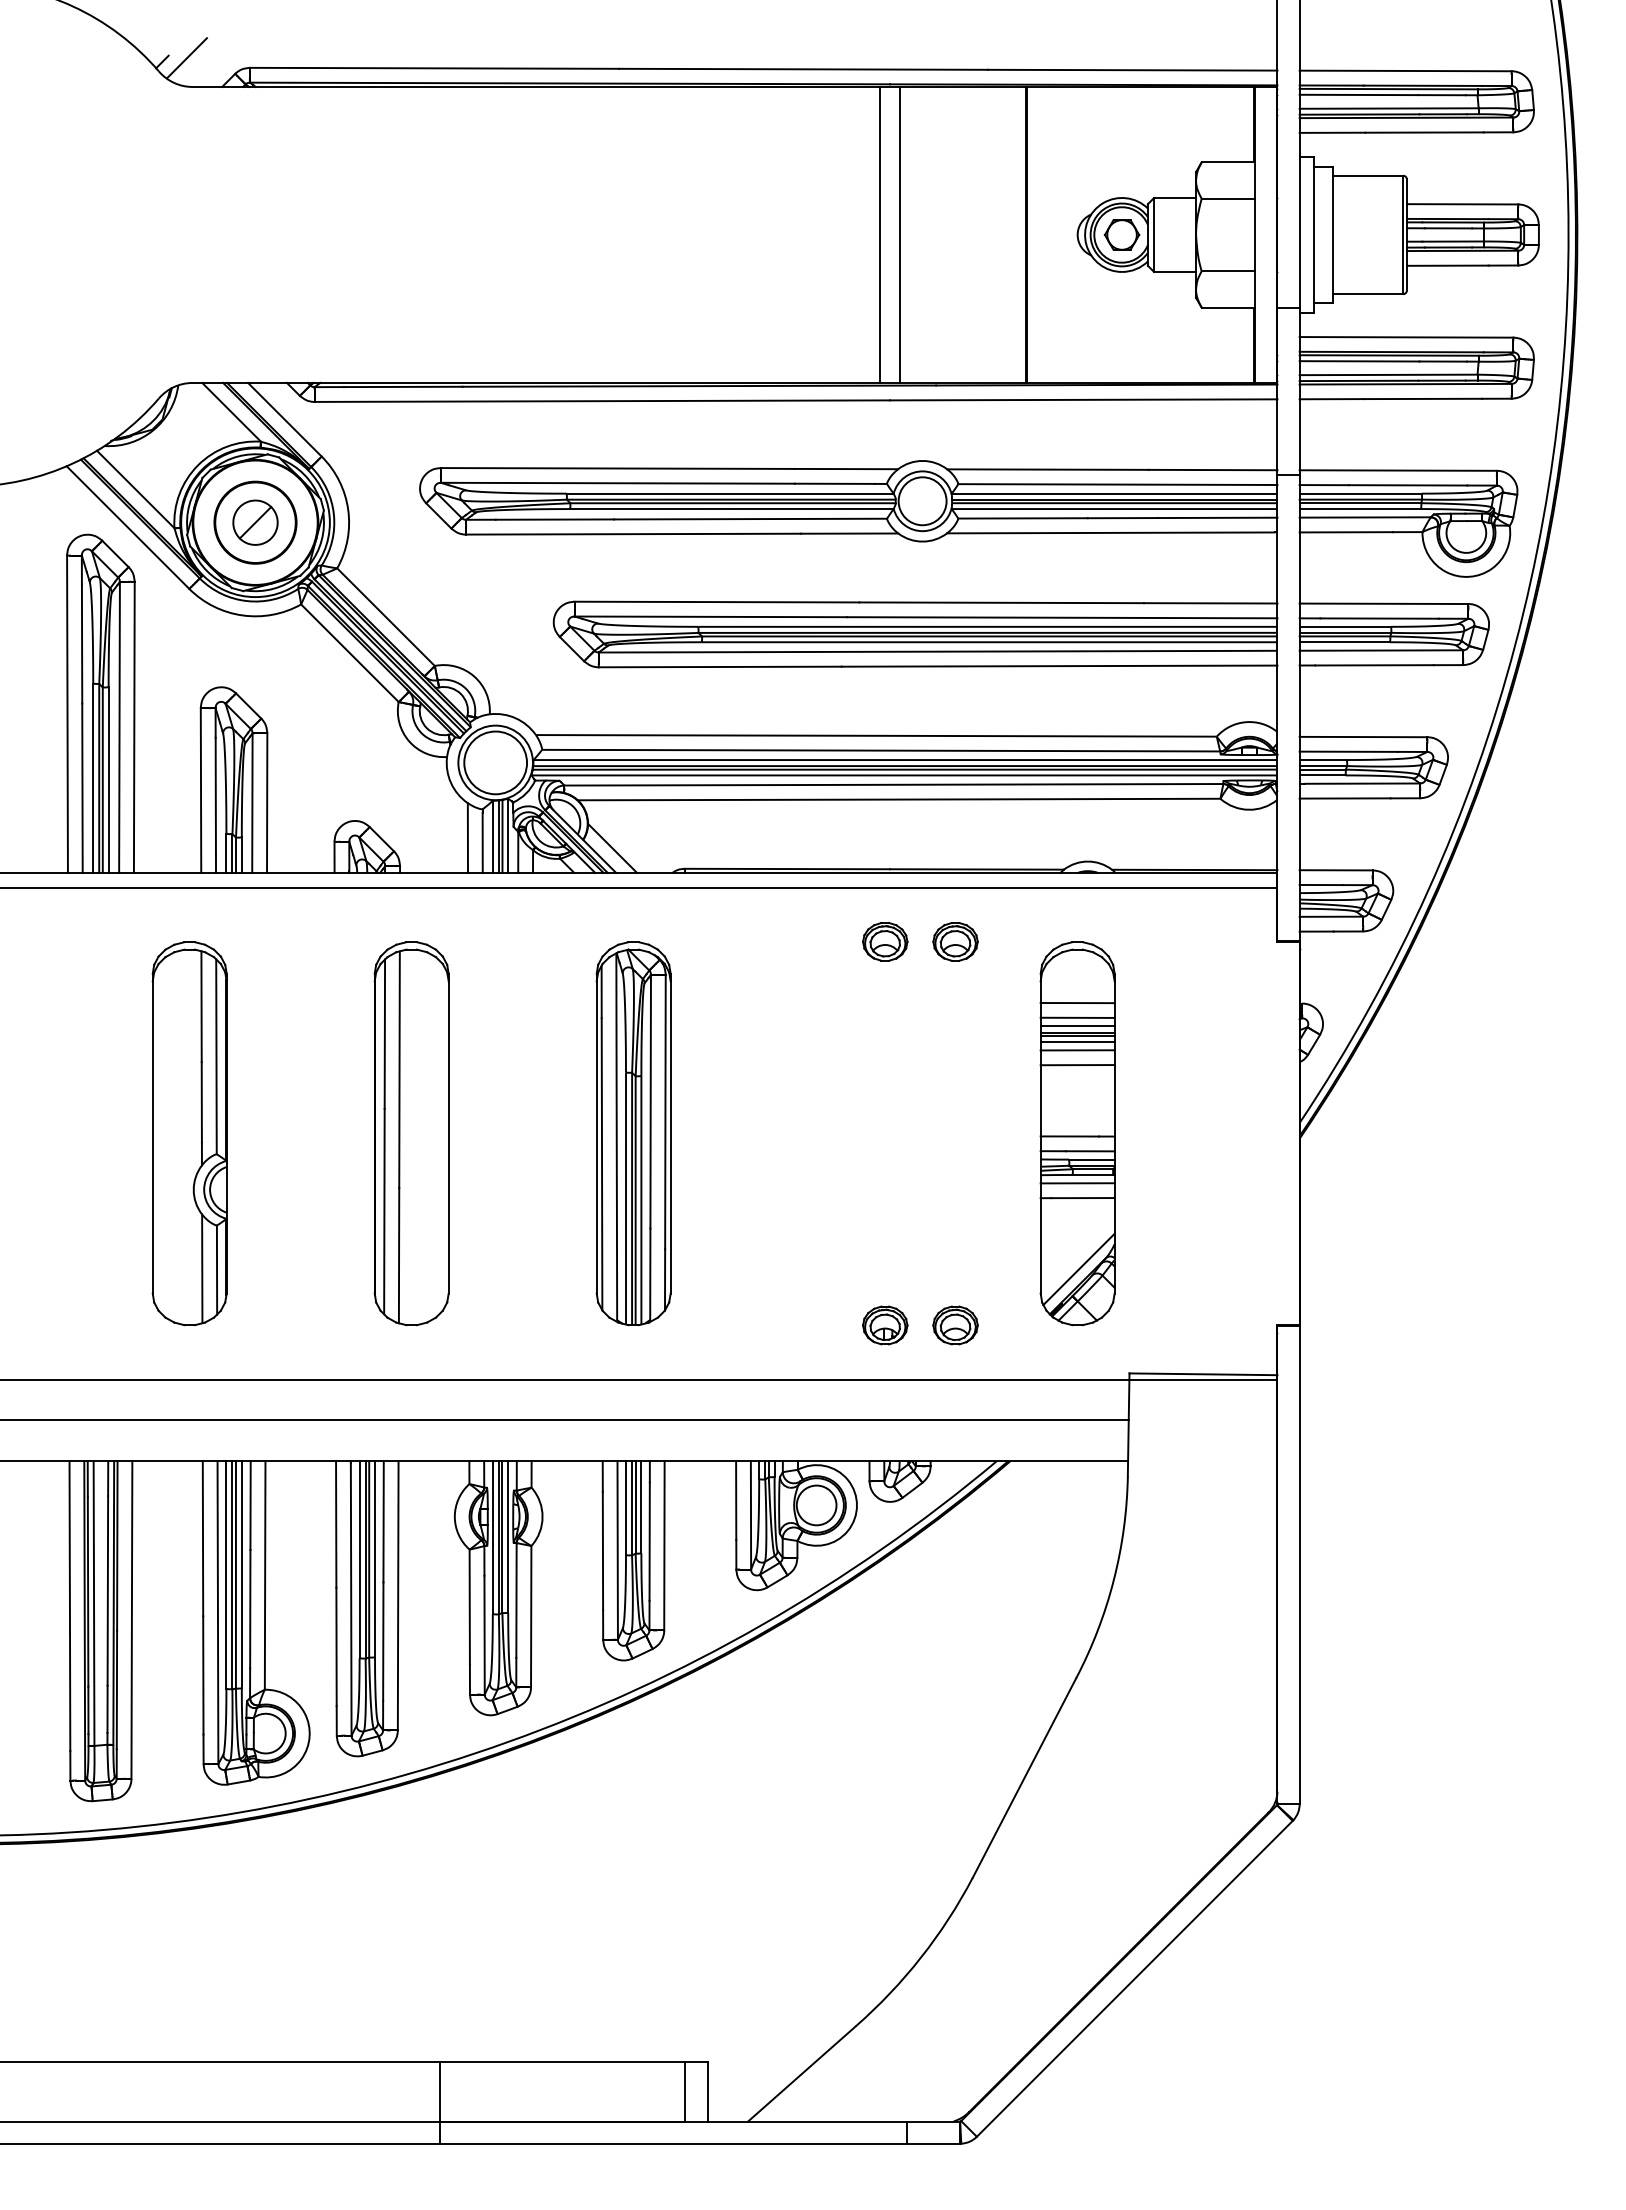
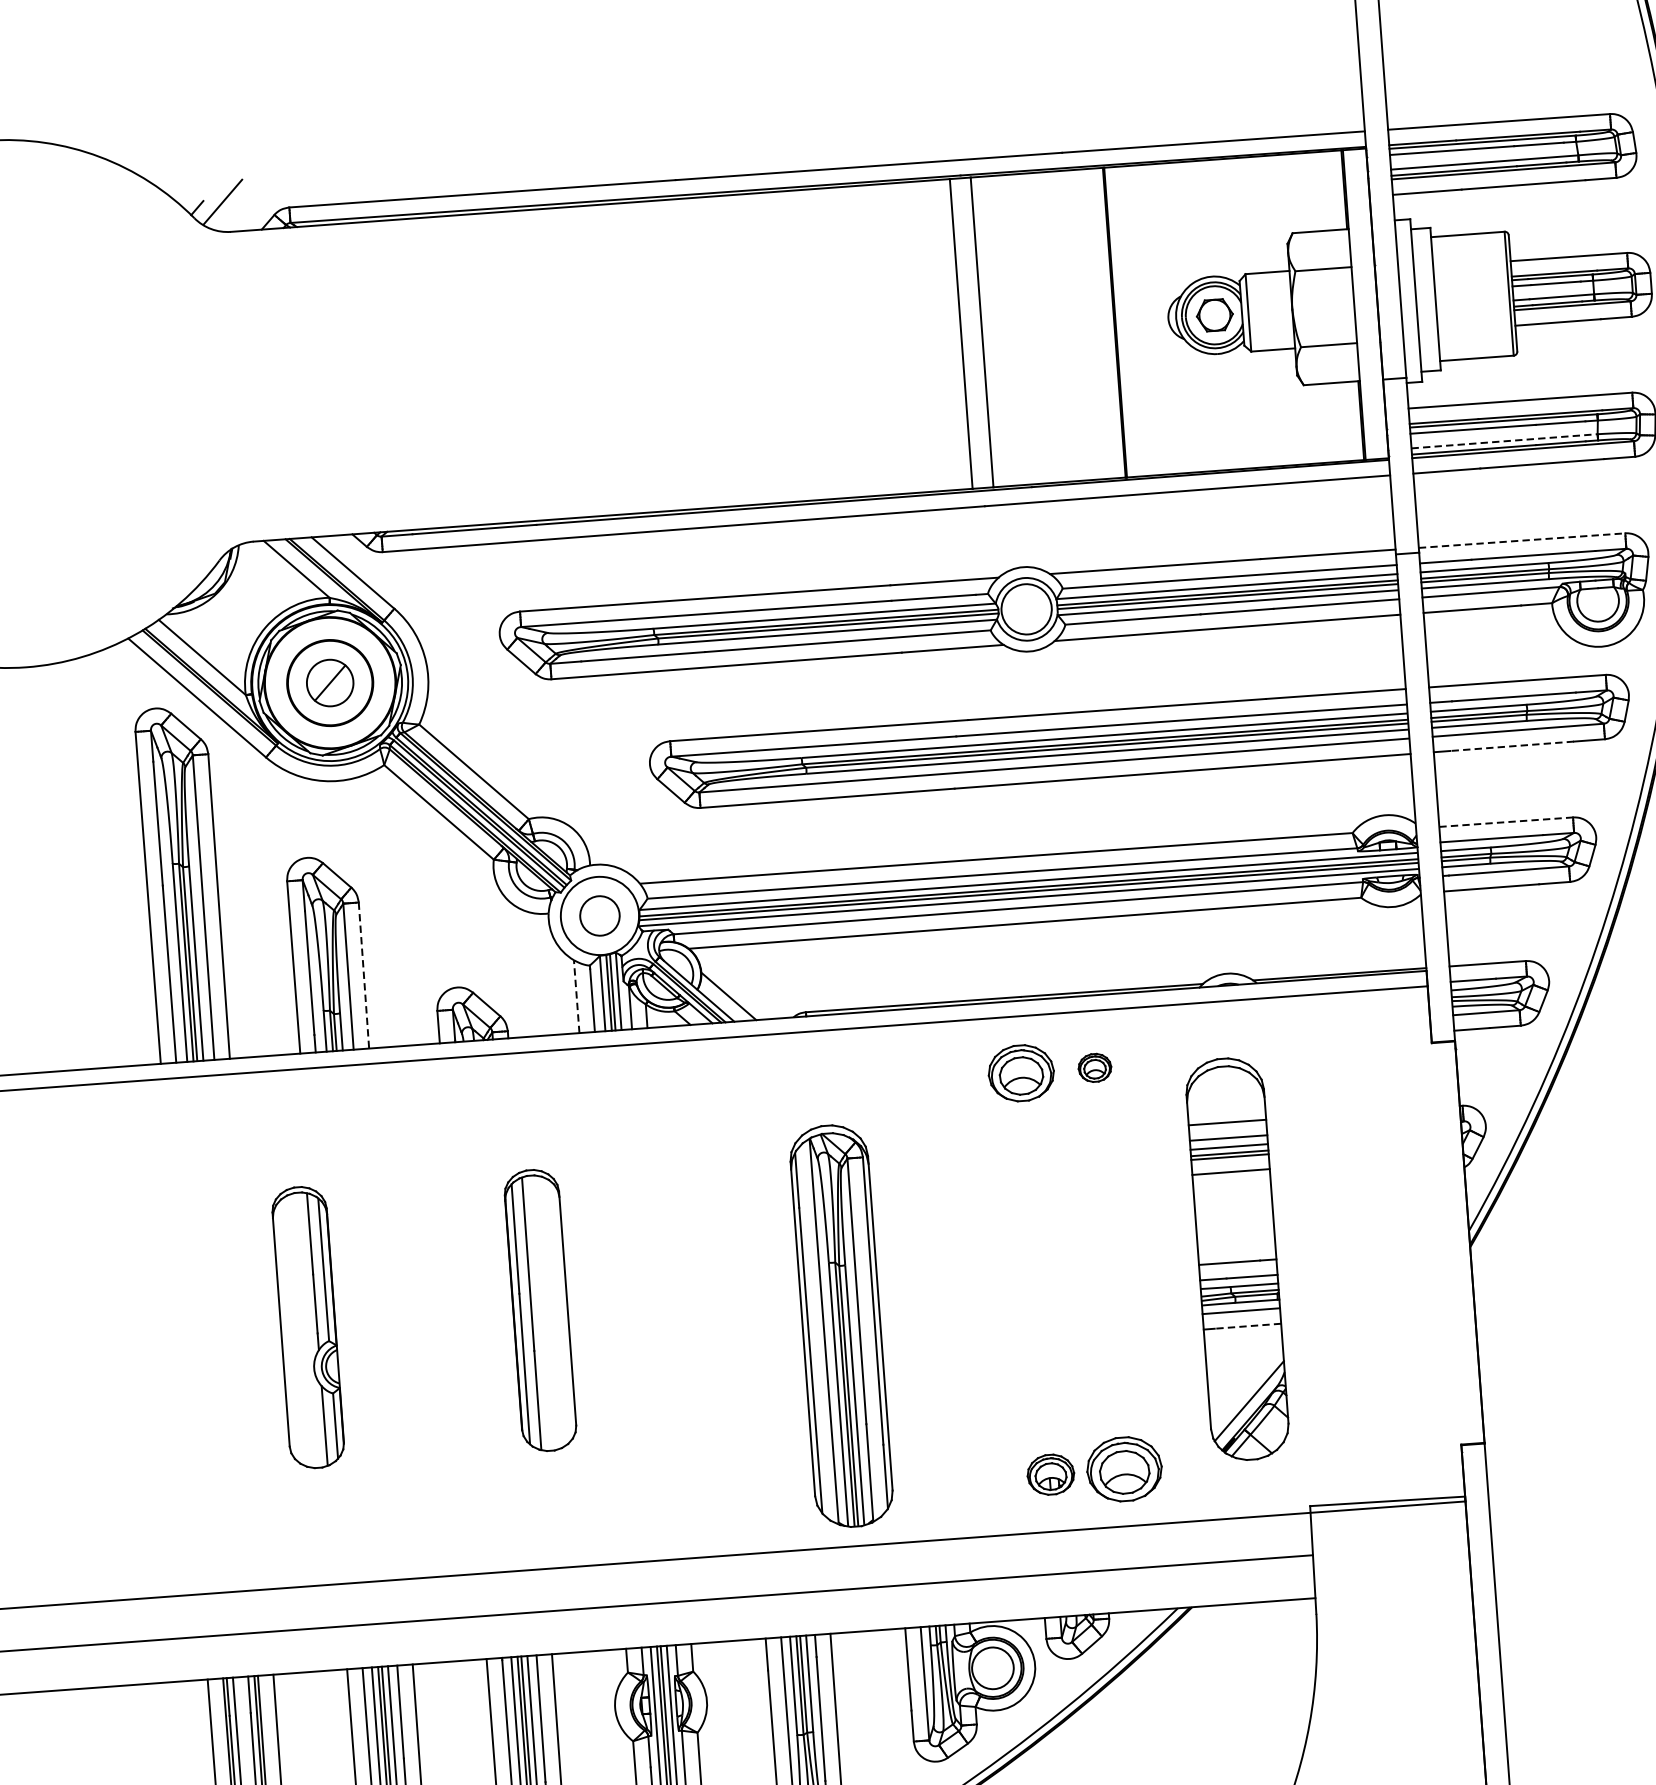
line: (1388, 374) -> (1504, 440), solid -> dashed
line: (1398, 470) -> (1522, 540), solid -> dashed
line: (1373, 665) -> (1511, 746), solid -> dashed
line: (1363, 737) -> (1506, 822), solid -> dashed
circle: (495, 762) -> (599, 915), size x0.6
line: (267, 803) -> (364, 975), solid -> dashed
line: (467, 838) -> (576, 997), solid -> dashed
part: (885, 941) -> (1021, 1072), size x1.4
part: (955, 941) -> (1094, 1067), size x0.7
line: (1077, 1041) -> (1230, 1162), removed
line: (1077, 1065) -> (1232, 1187), removed
part: (189, 1133) -> (308, 1327), size x0.7
part: (411, 1133) -> (540, 1310), size x0.7
part: (633, 1133) -> (841, 1326), moved
line: (1082, 1198) -> (1247, 1326), solid -> dashed
part: (955, 1325) -> (1124, 1469), size x1.6

